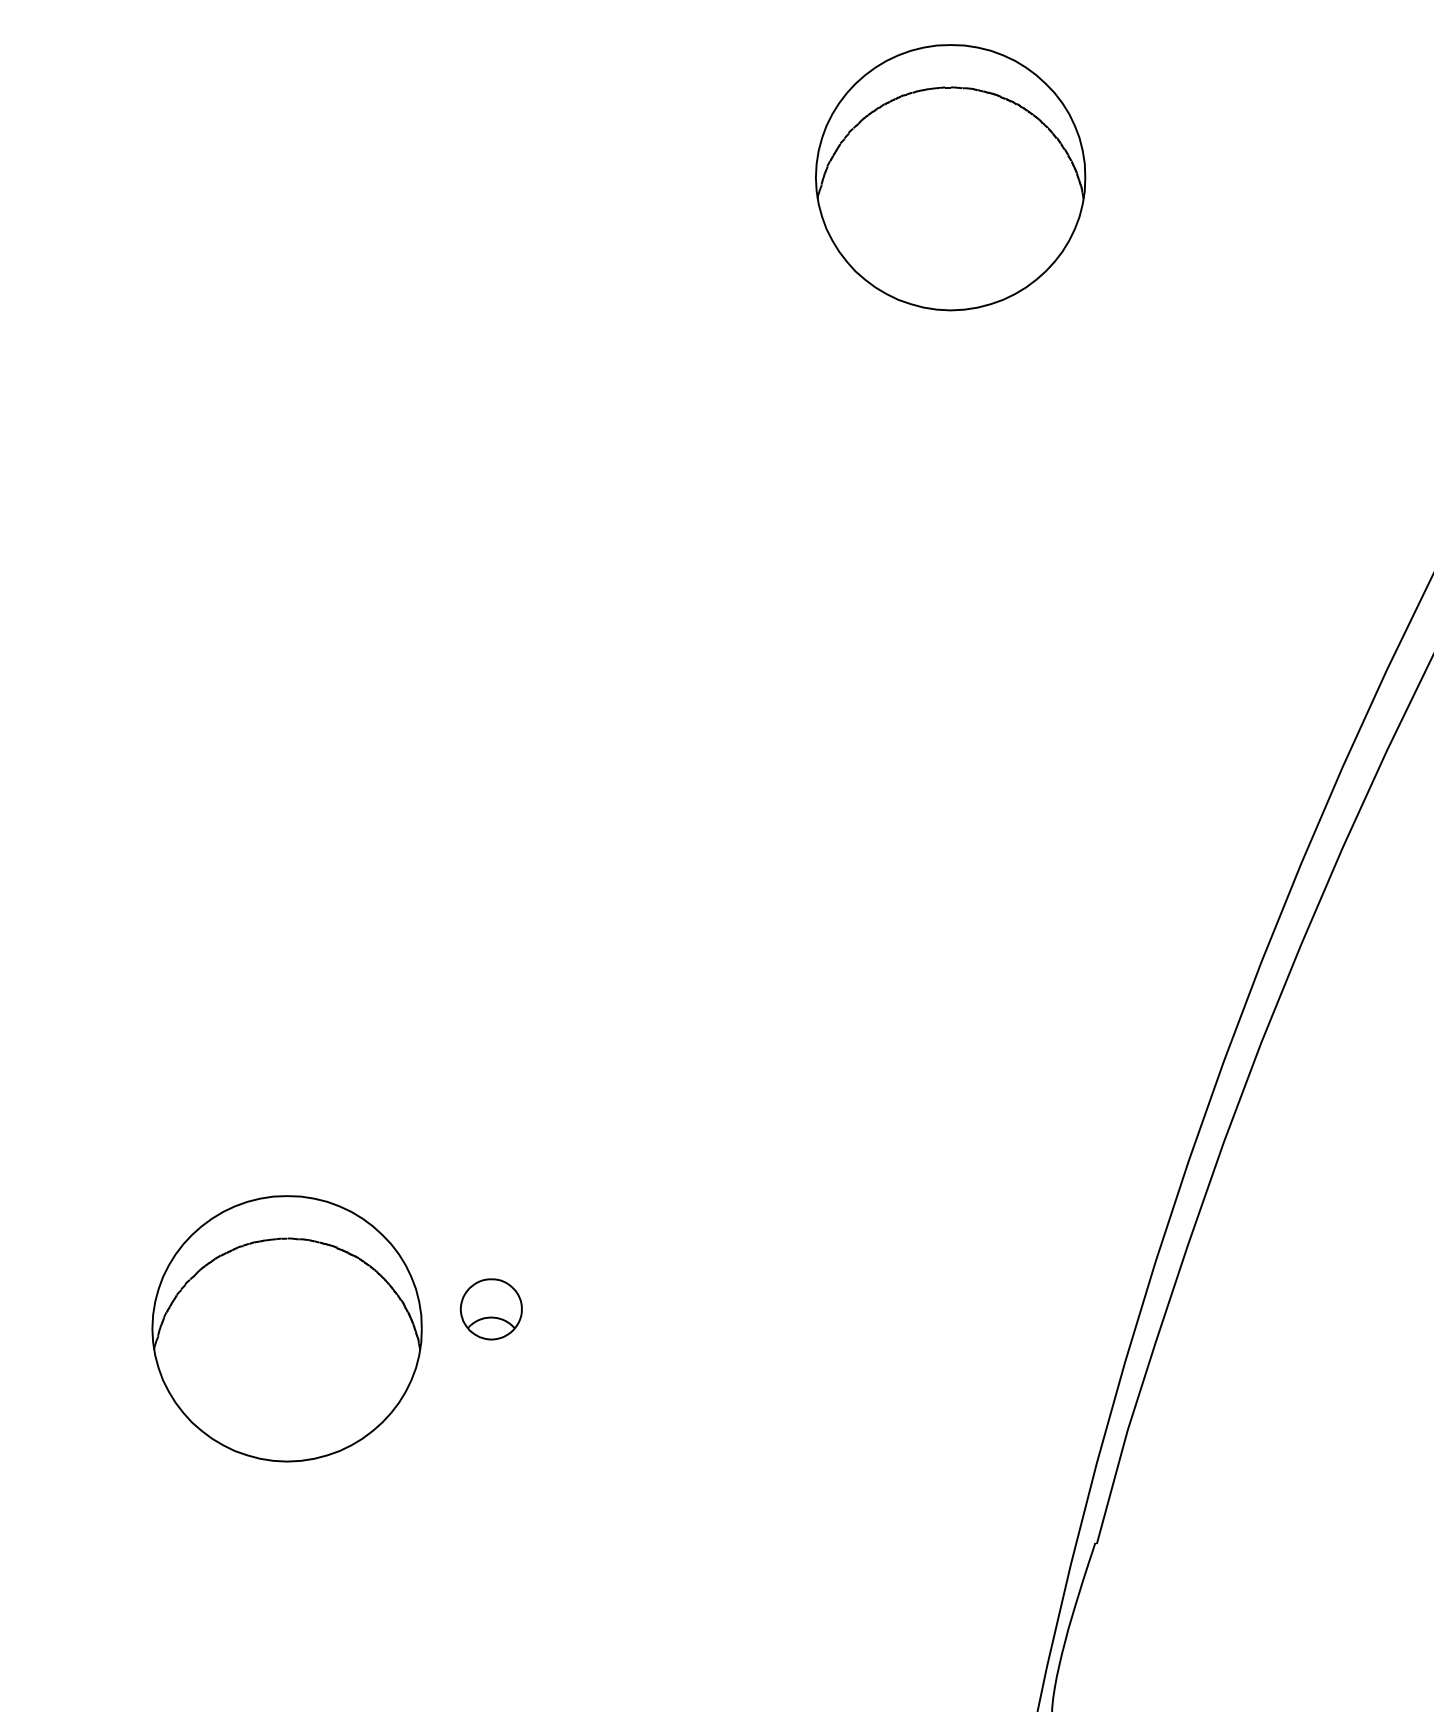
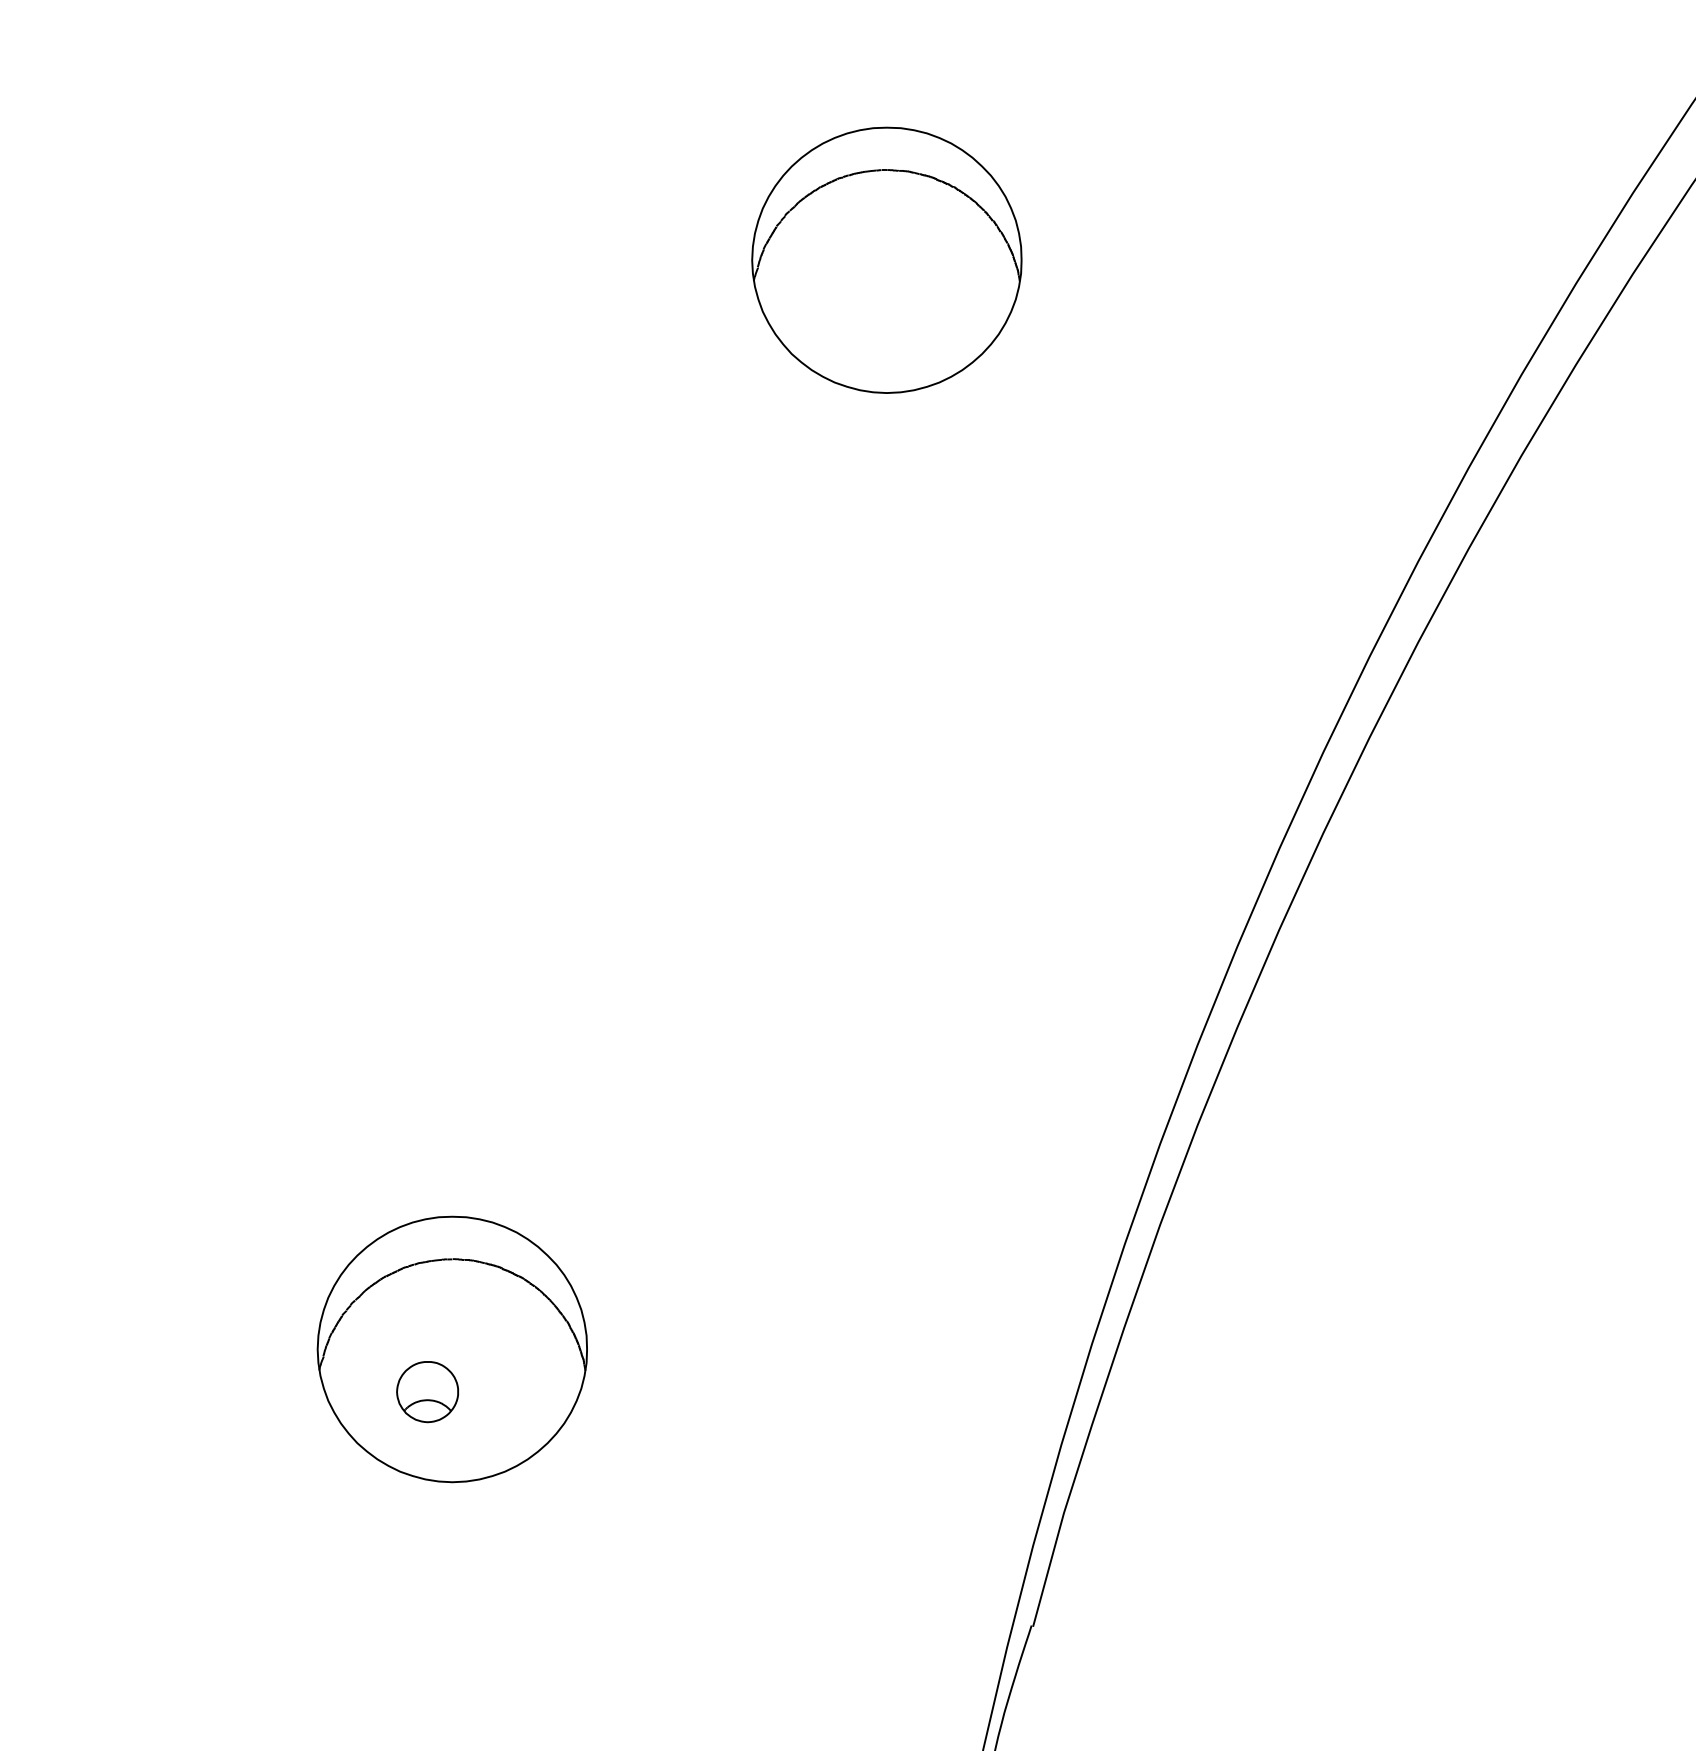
part: (286, 1328) -> (451, 1349), moved

